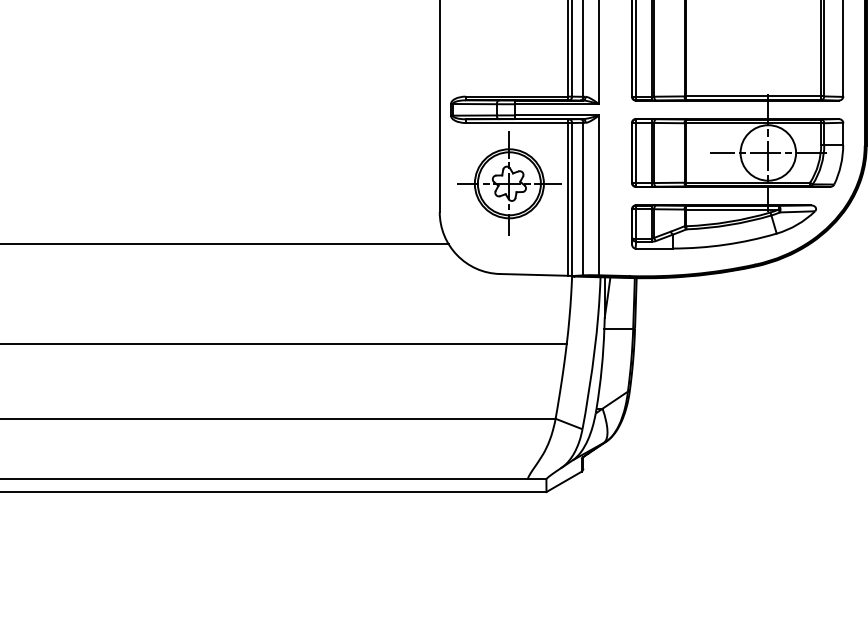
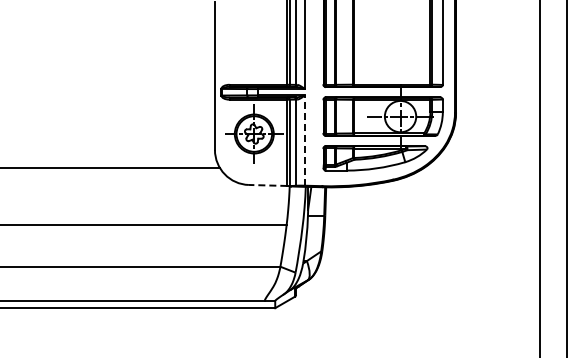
line: (600, 195) -> (305, 140), solid -> dashed
line: (532, 274) -> (267, 185), solid -> dashed

